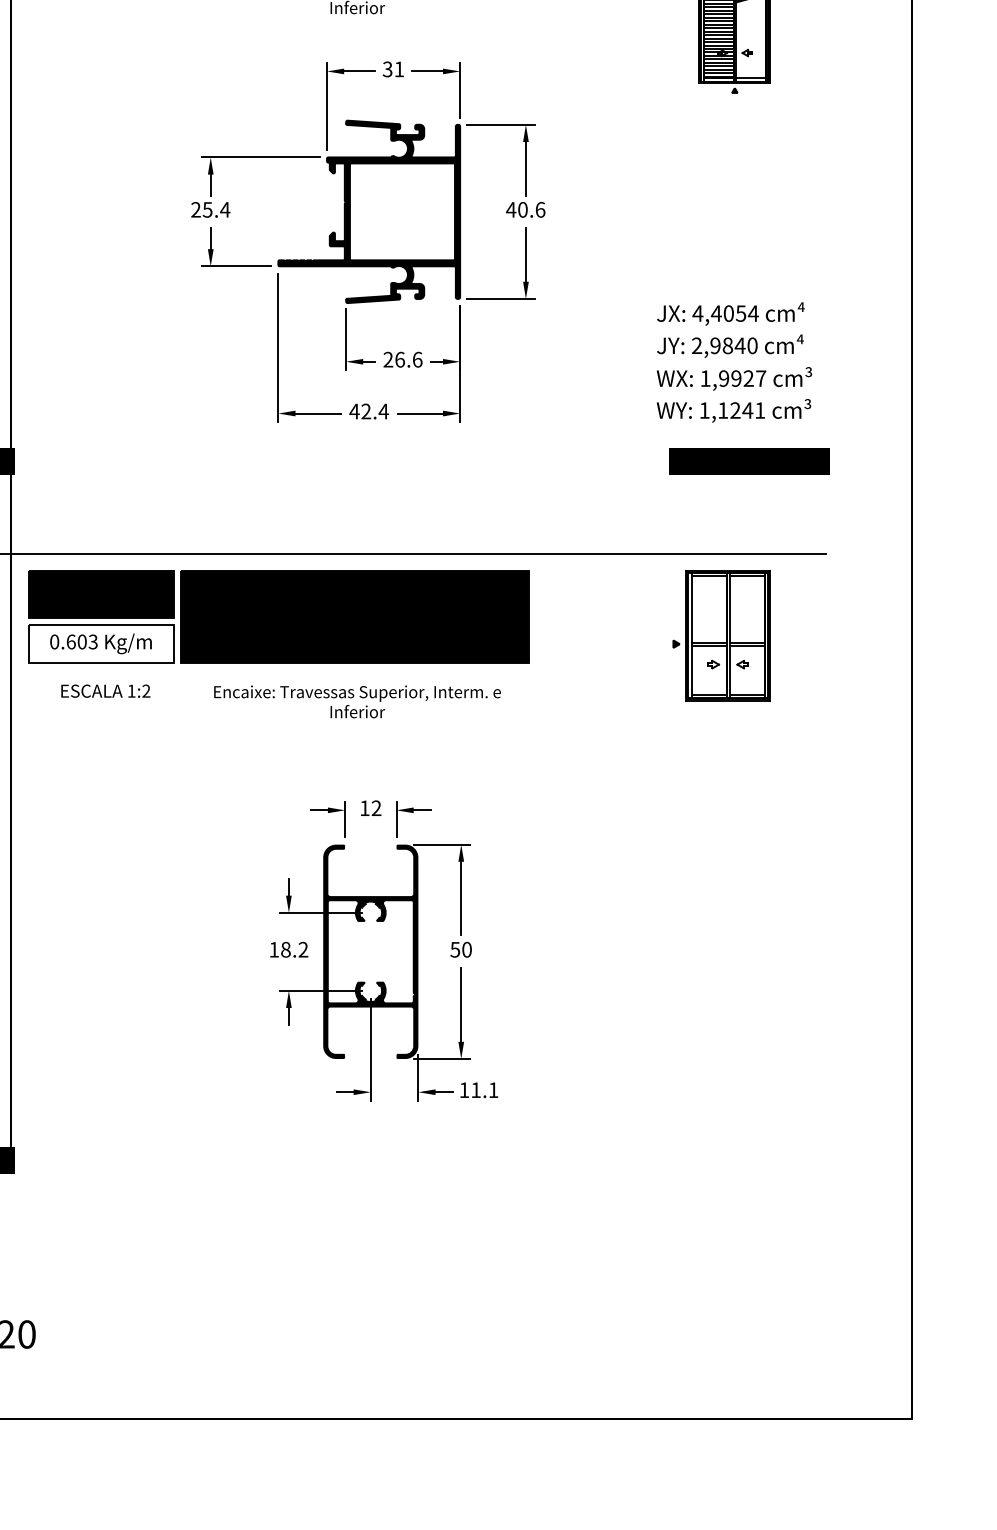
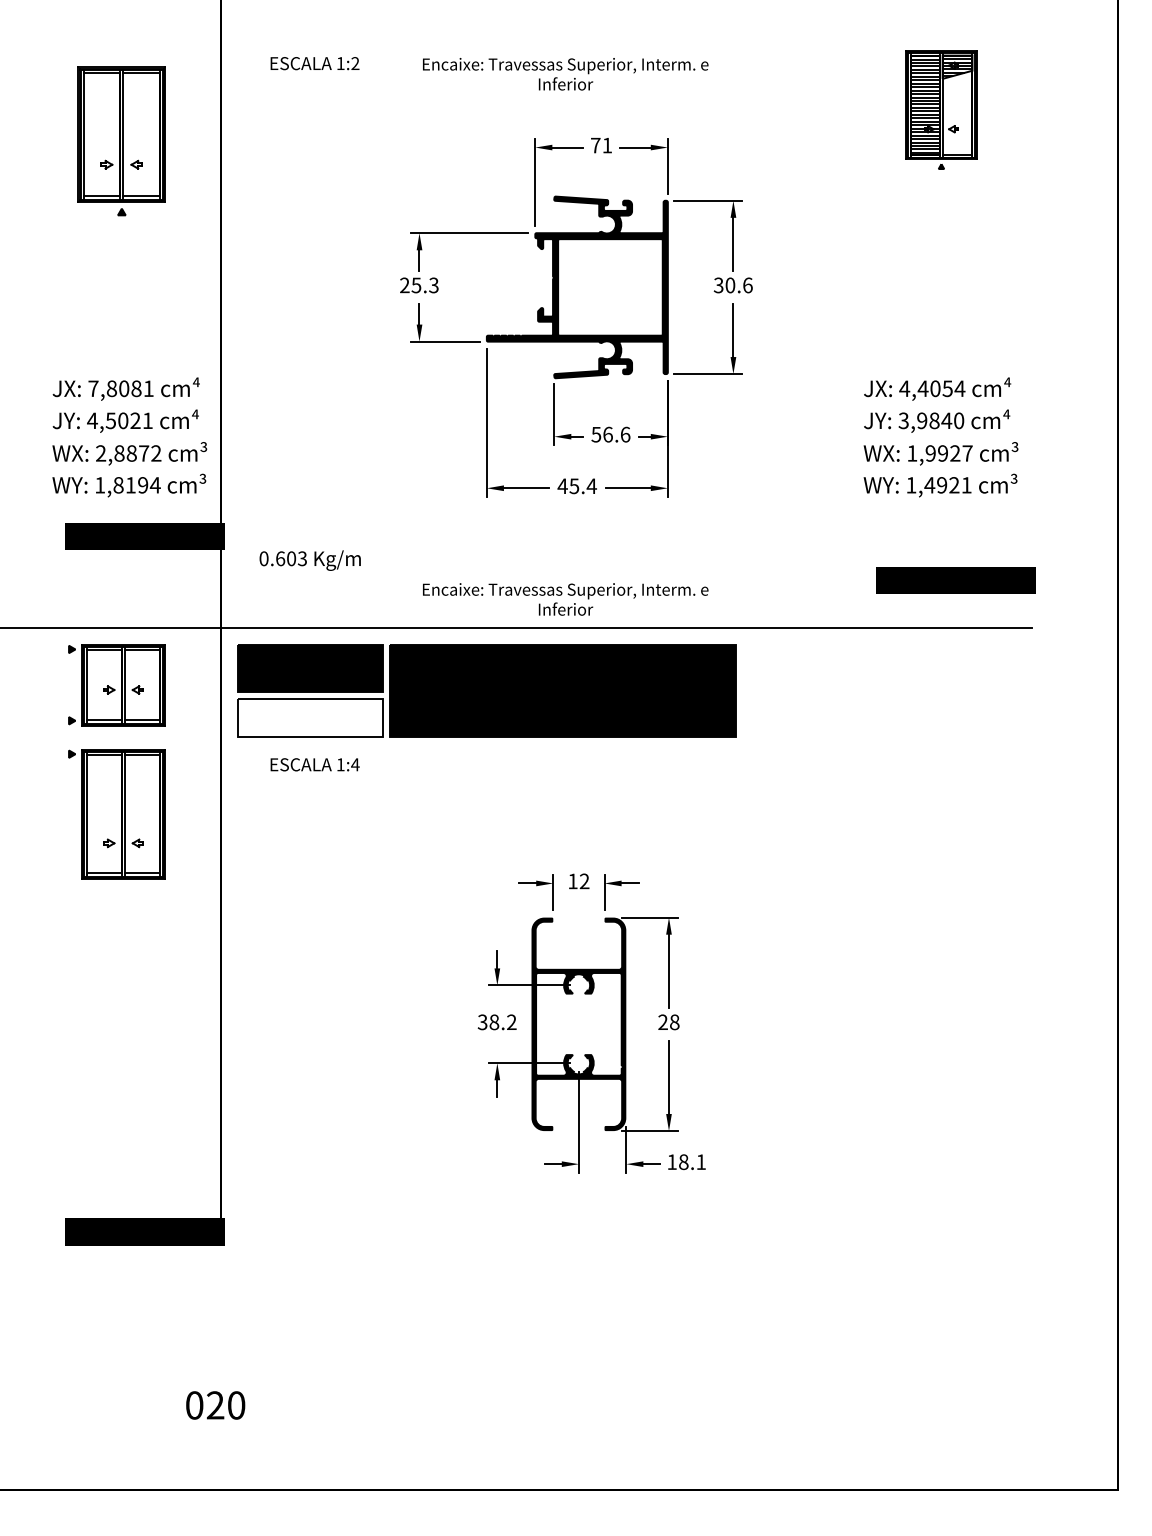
text: (387, 69) -> (595, 145), 31 -> 71
text: (224, 209) -> (433, 285), 25.4 -> 25.3
text: (510, 209) -> (718, 285), 40.6 -> 30.6
text: (696, 346) -> (903, 421), 2,9840 -> 3,9840
text: (388, 359) -> (596, 434), 26.6 -> 56.6
text: (734, 410) -> (941, 485), 1,1241 -> 1,4921
text: (366, 411) -> (574, 486), 42.4 -> 45.4
text: (748, 461) -> (955, 580), moved
part: (721, 635) -> (928, 709), removed
text: (100, 643) -> (309, 560), moved
text: (146, 690) -> (355, 764), 1:2 -> 1:4
text: (357, 701) -> (565, 599), moved
text: (274, 949) -> (482, 1022), 18.2 -> 38.2
text: (460, 949) -> (668, 1022), 50 -> 28
text: (475, 1090) -> (683, 1162), 11.1 -> 18.1

